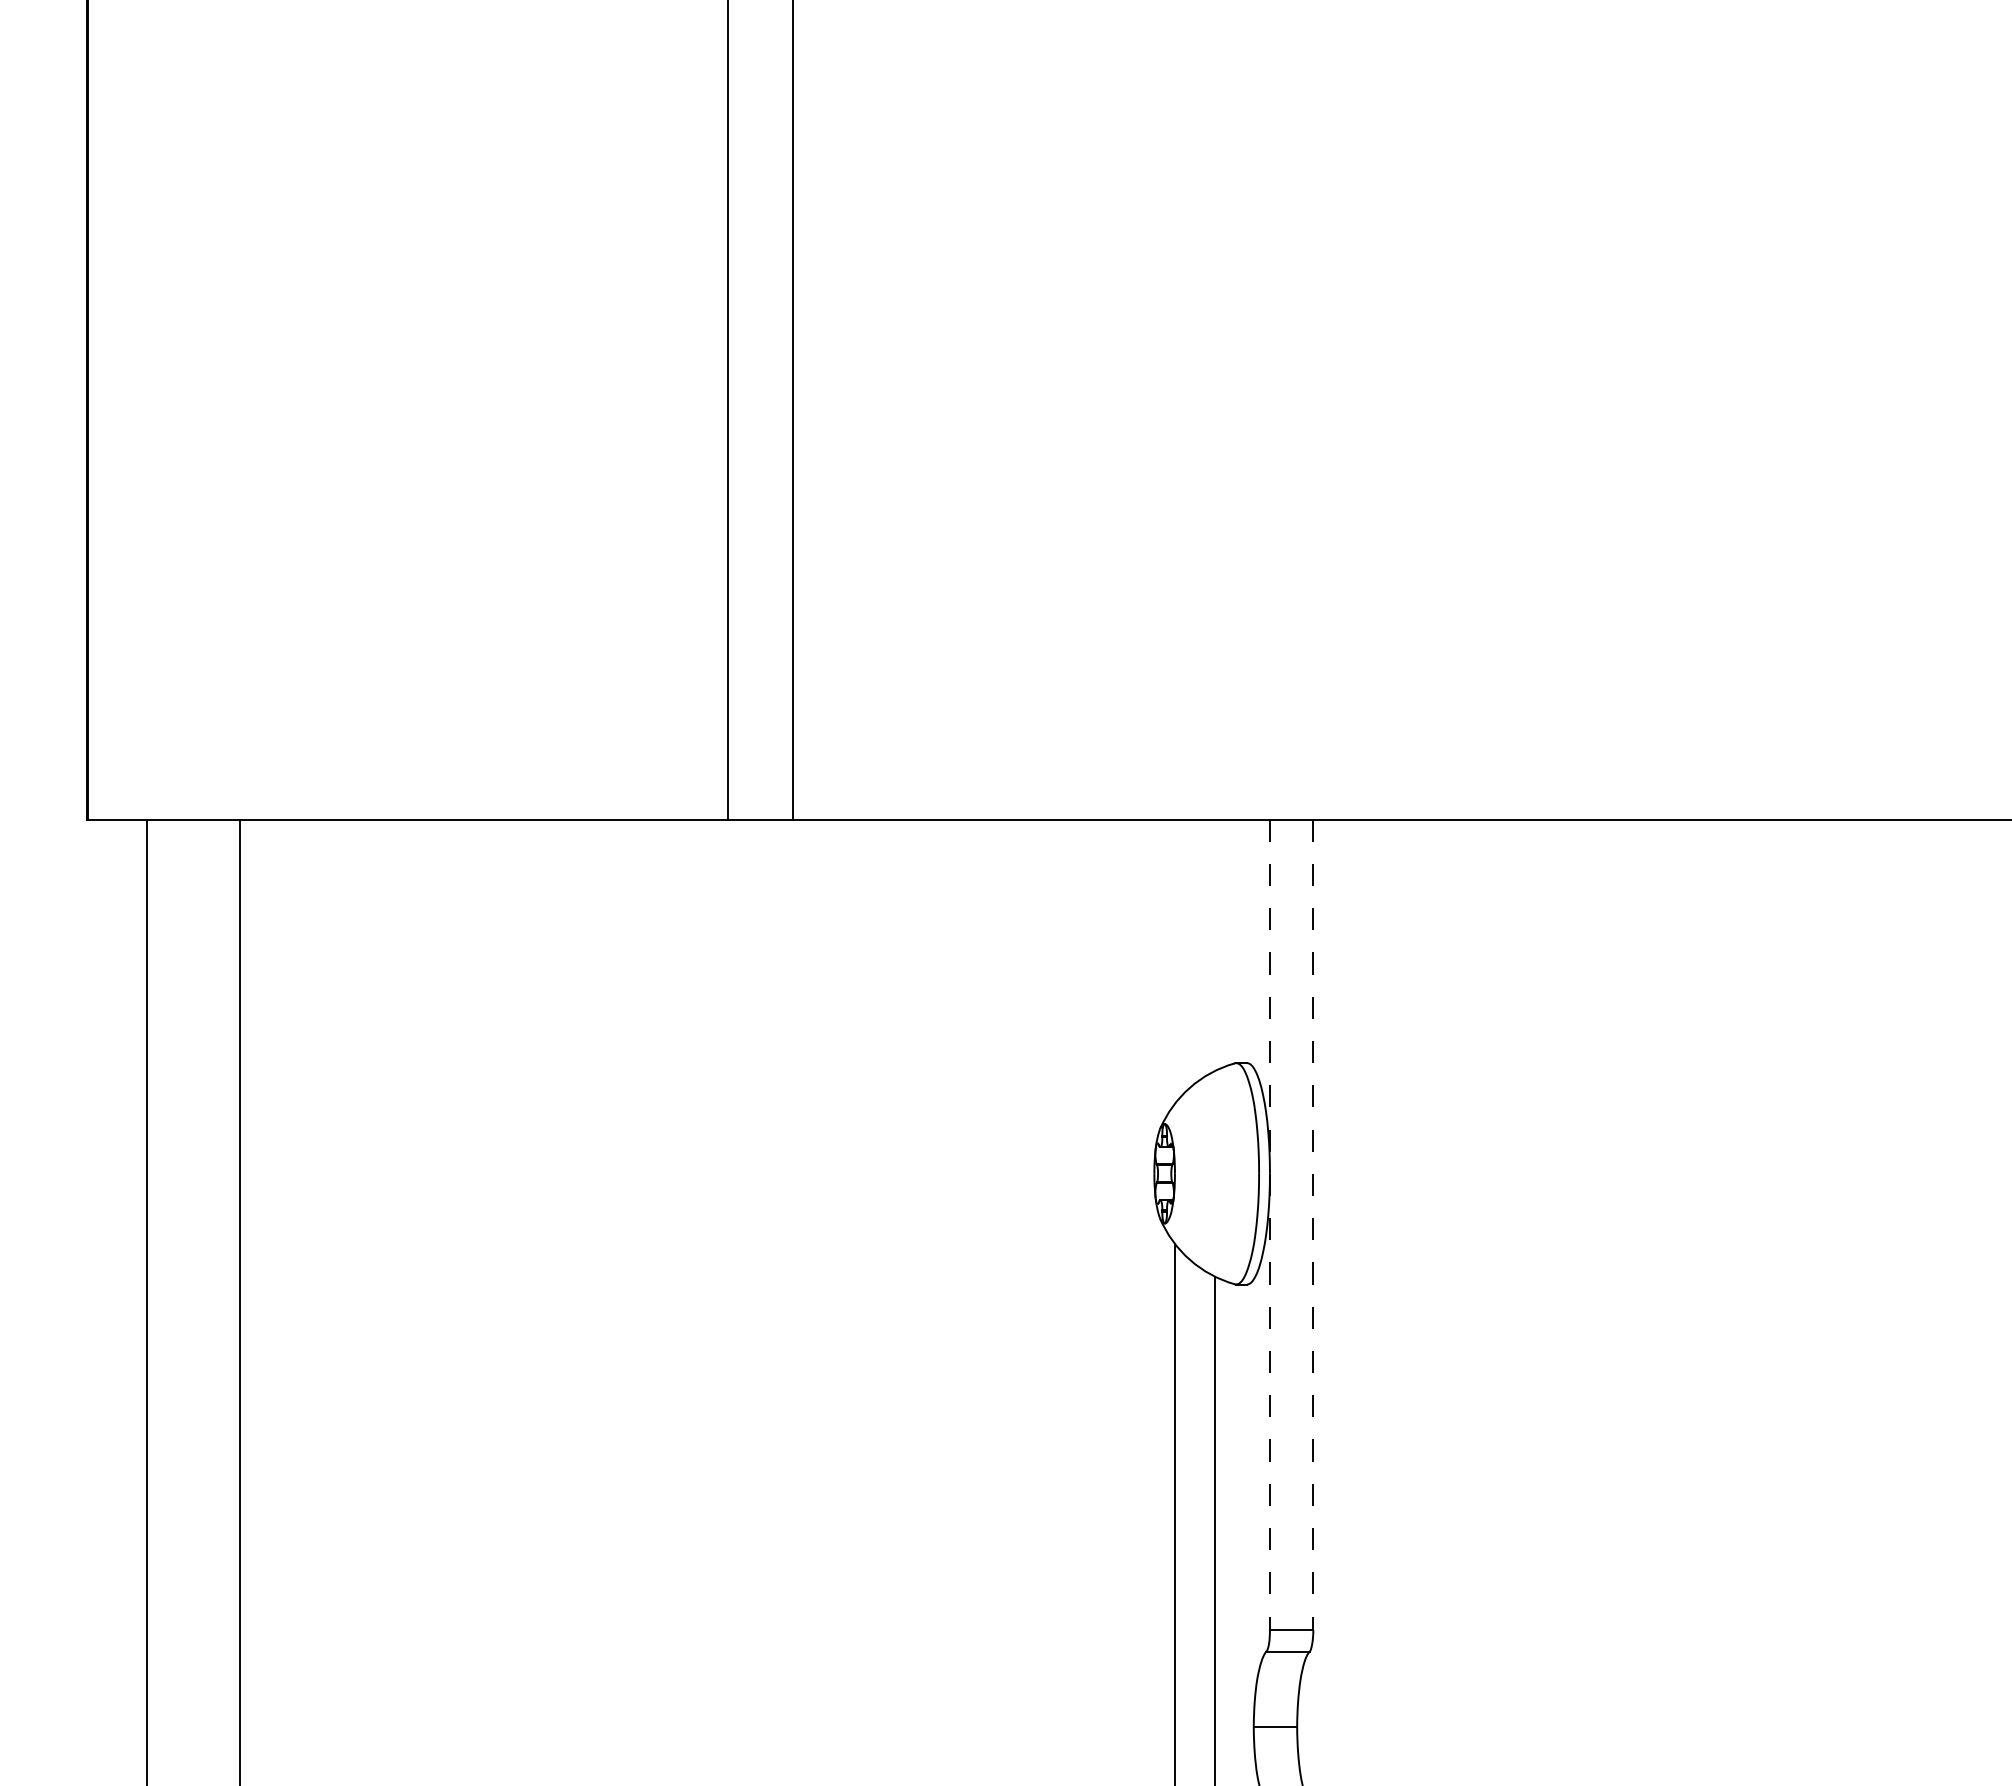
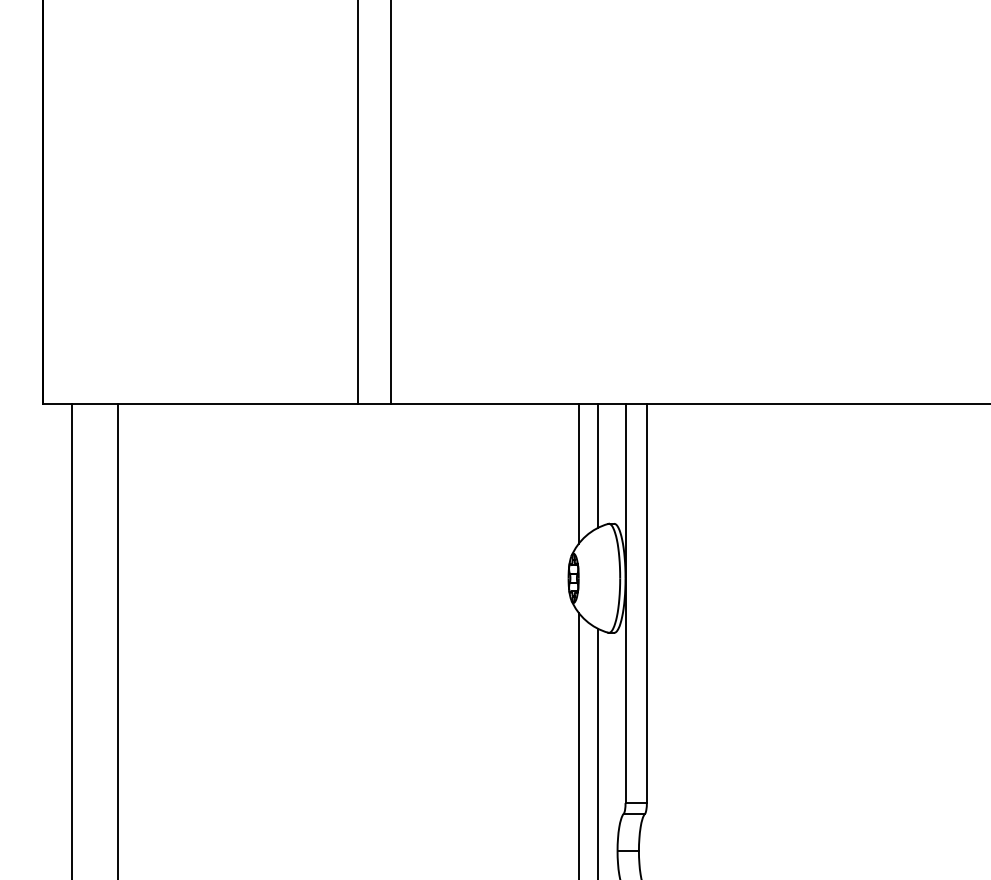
line: (1215, 944) -> (598, 465), added
line: (1174, 961) -> (578, 473), added
line: (1269, 1224) -> (625, 603), dashed -> solid
line: (1312, 1224) -> (646, 603), dashed -> solid

